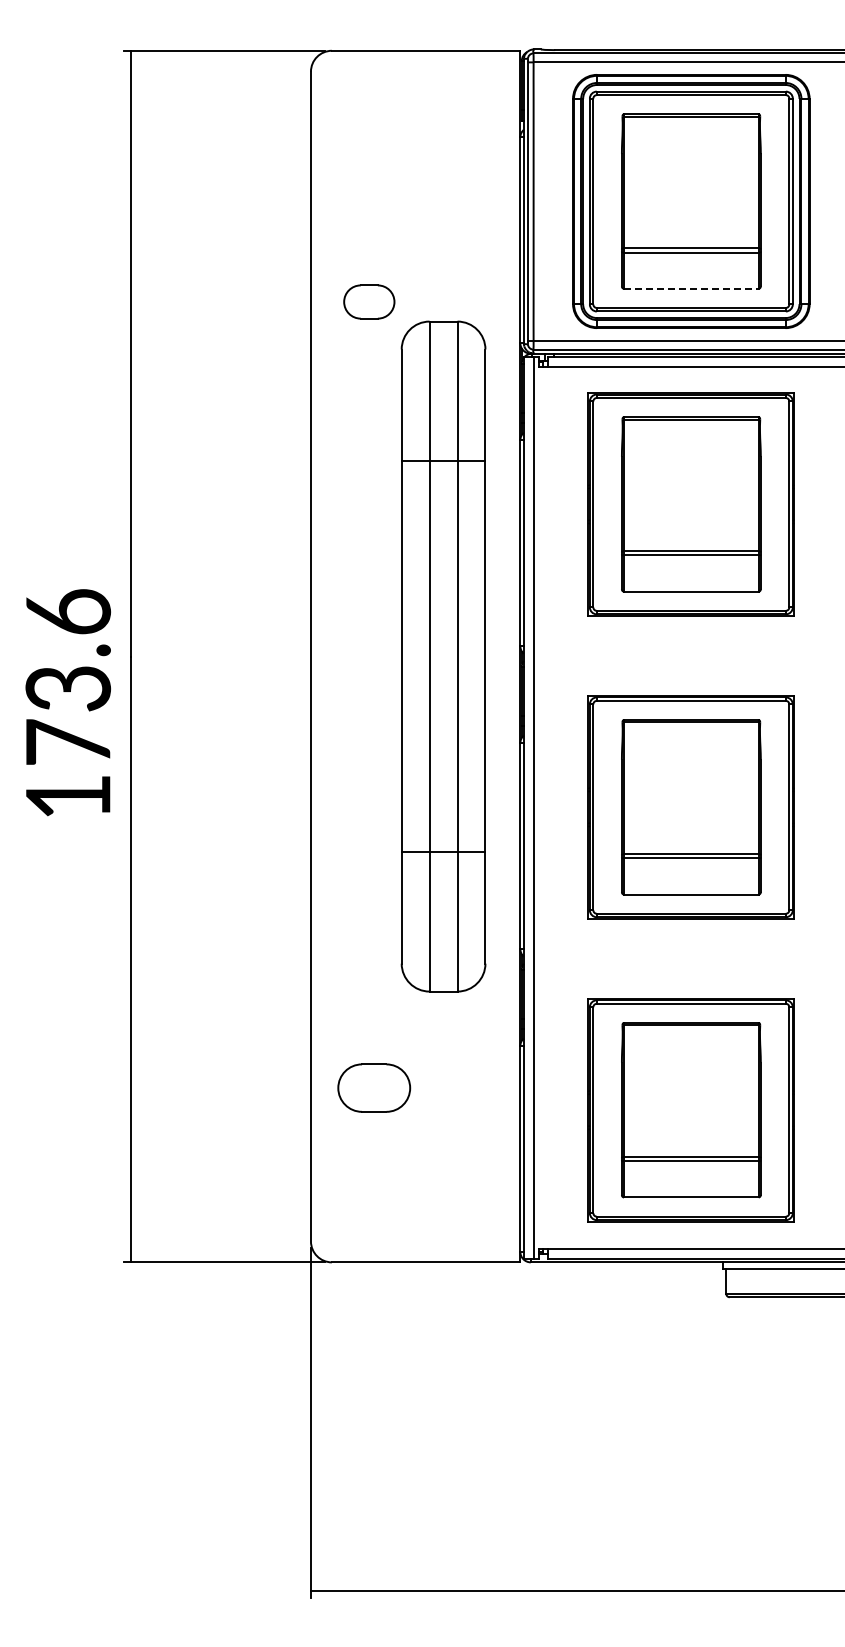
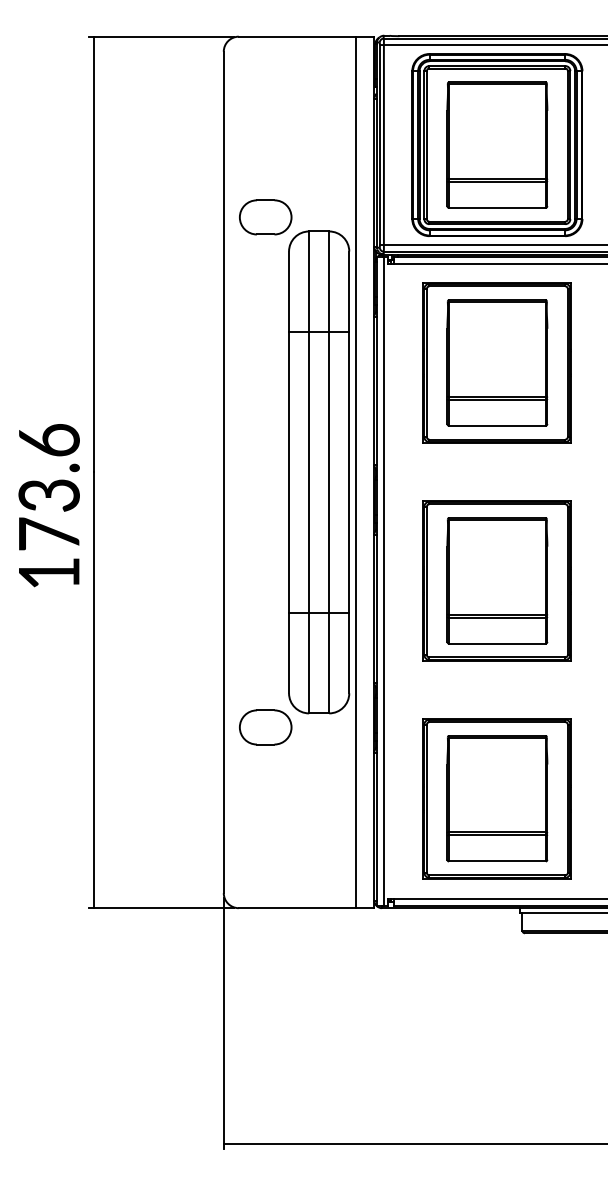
line: (691, 288) -> (497, 207), dashed -> solid
part: (369, 301) -> (265, 217), size x1.43
line: (495, 656) -> (356, 472), added
part: (374, 1087) -> (265, 727), moved

